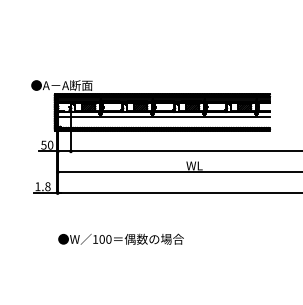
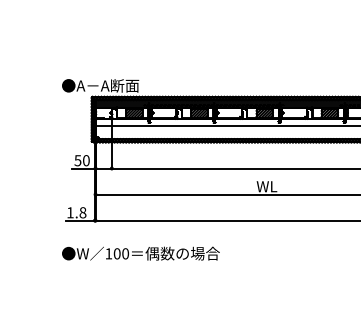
text: (120, 238) -> (140, 252), moved

